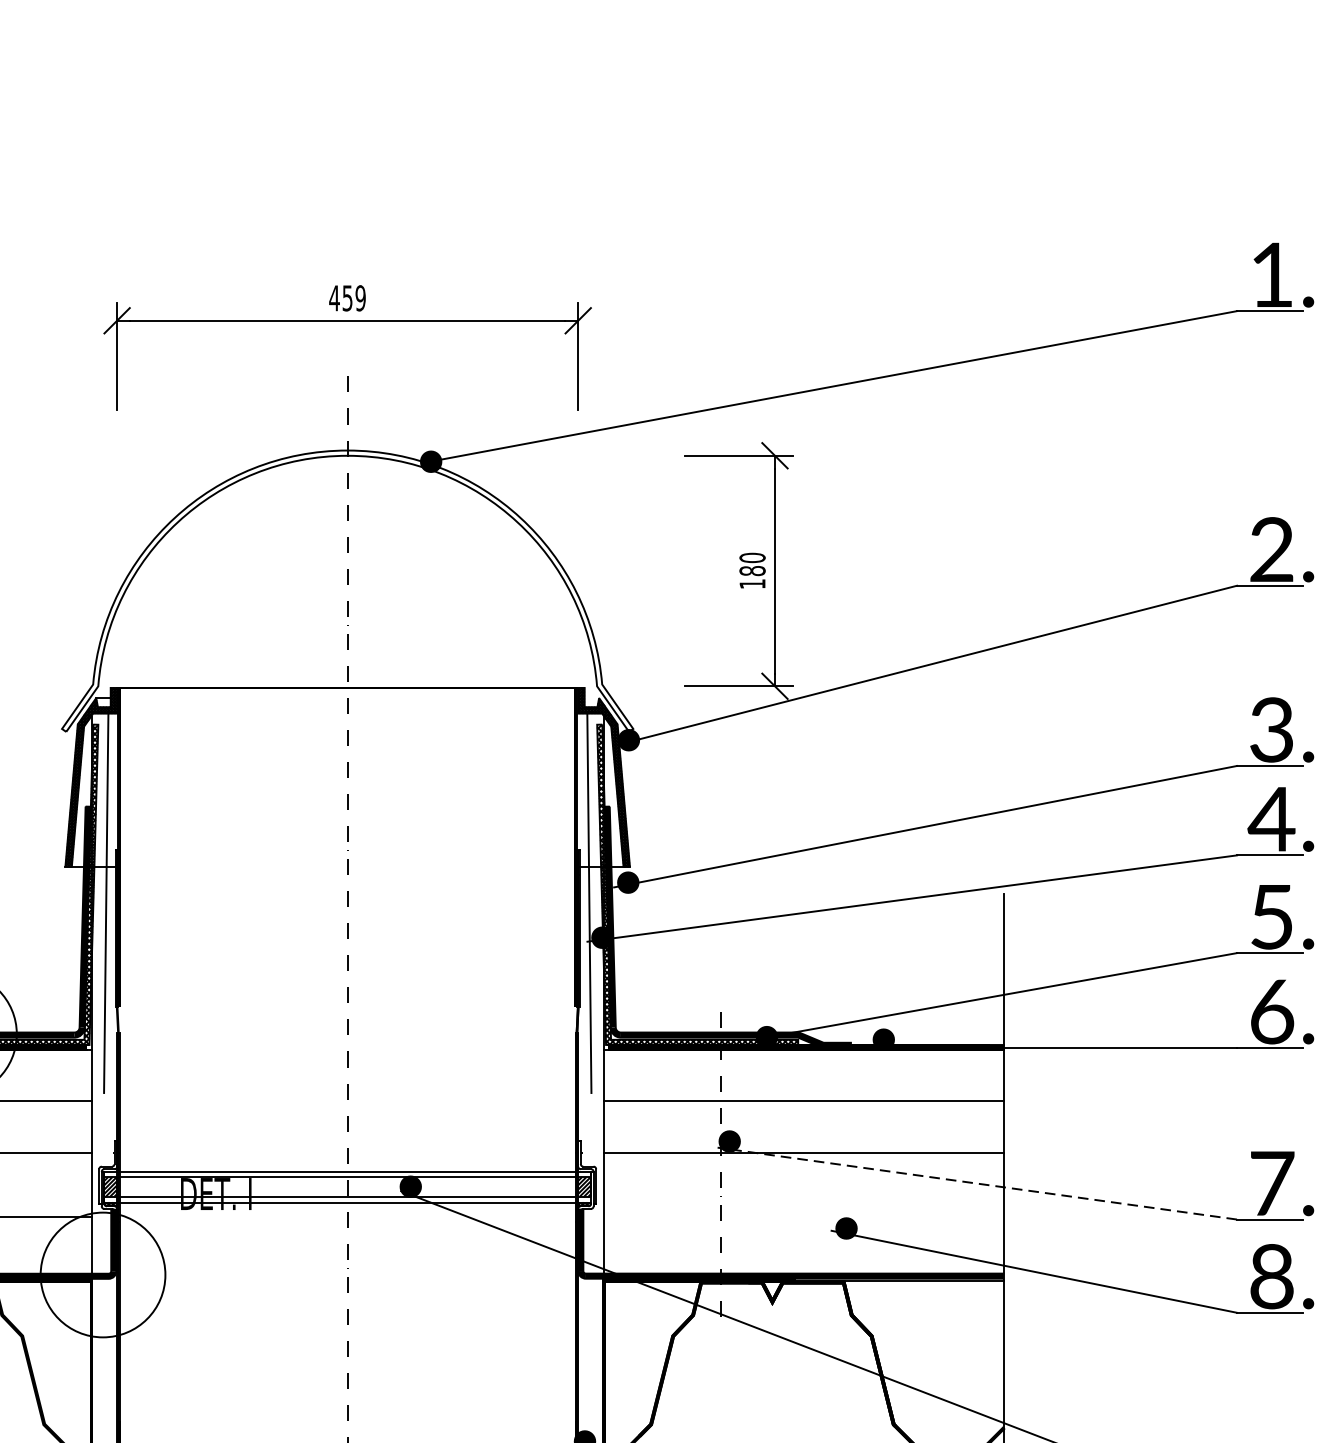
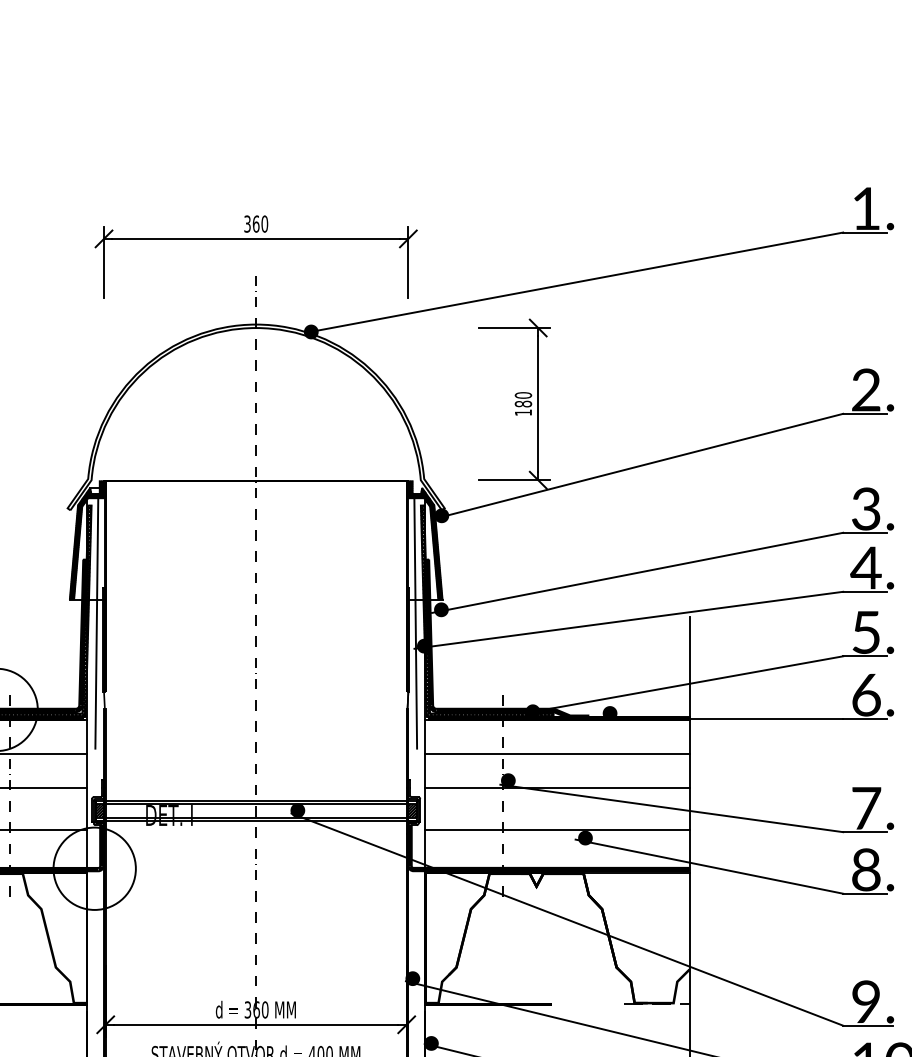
text: (348, 297) -> (256, 223), 459 -> 360
line: (976, 1183) -> (671, 808), dashed -> solid
line: (804, 1217) -> (557, 830), added

